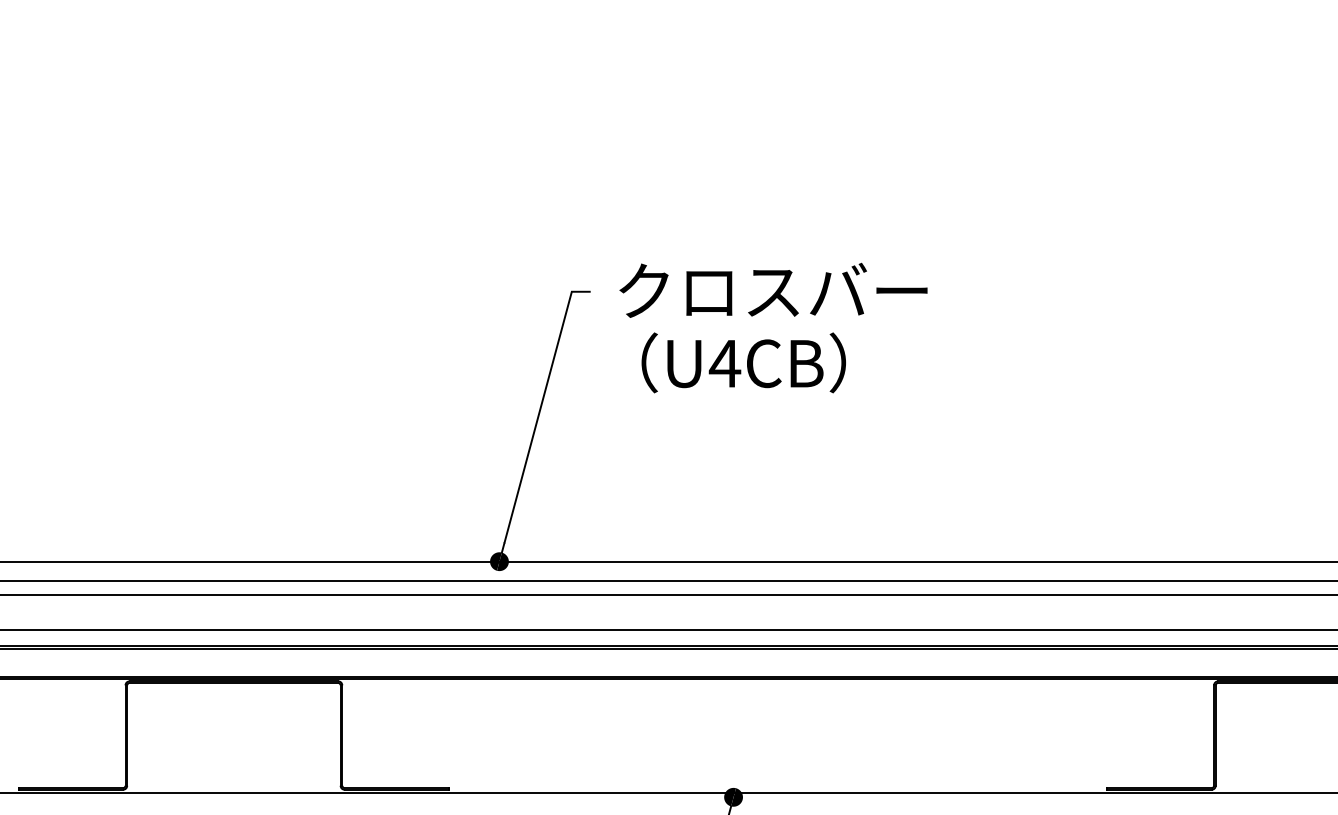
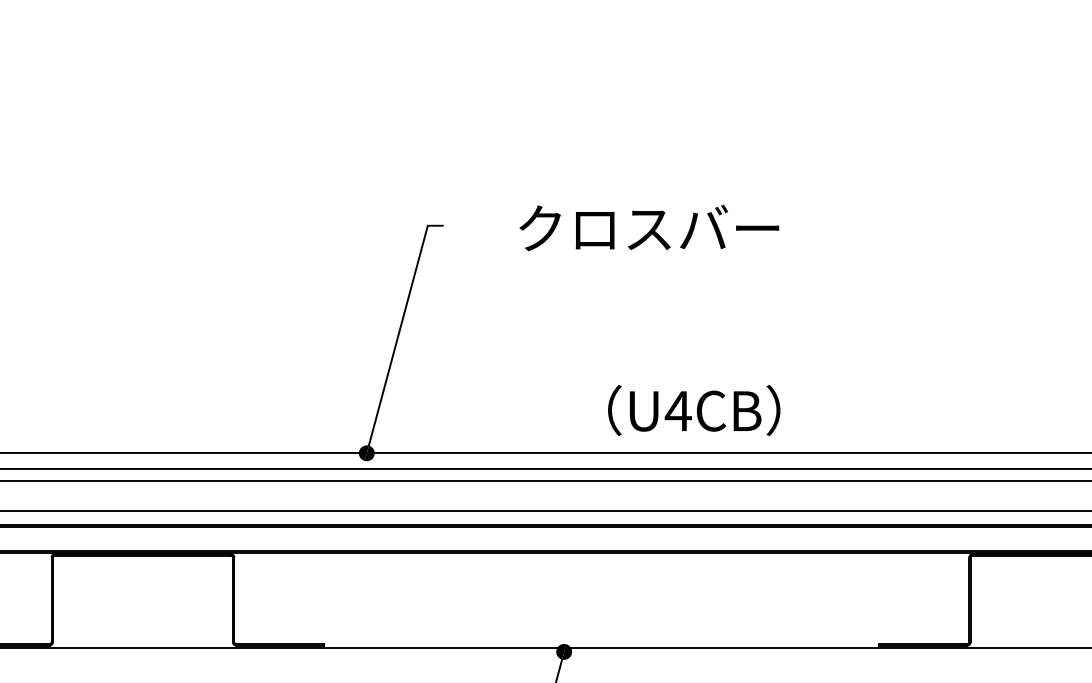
text: (773, 289) -> (649, 227), moved
text: (743, 362) -> (693, 410), moved

